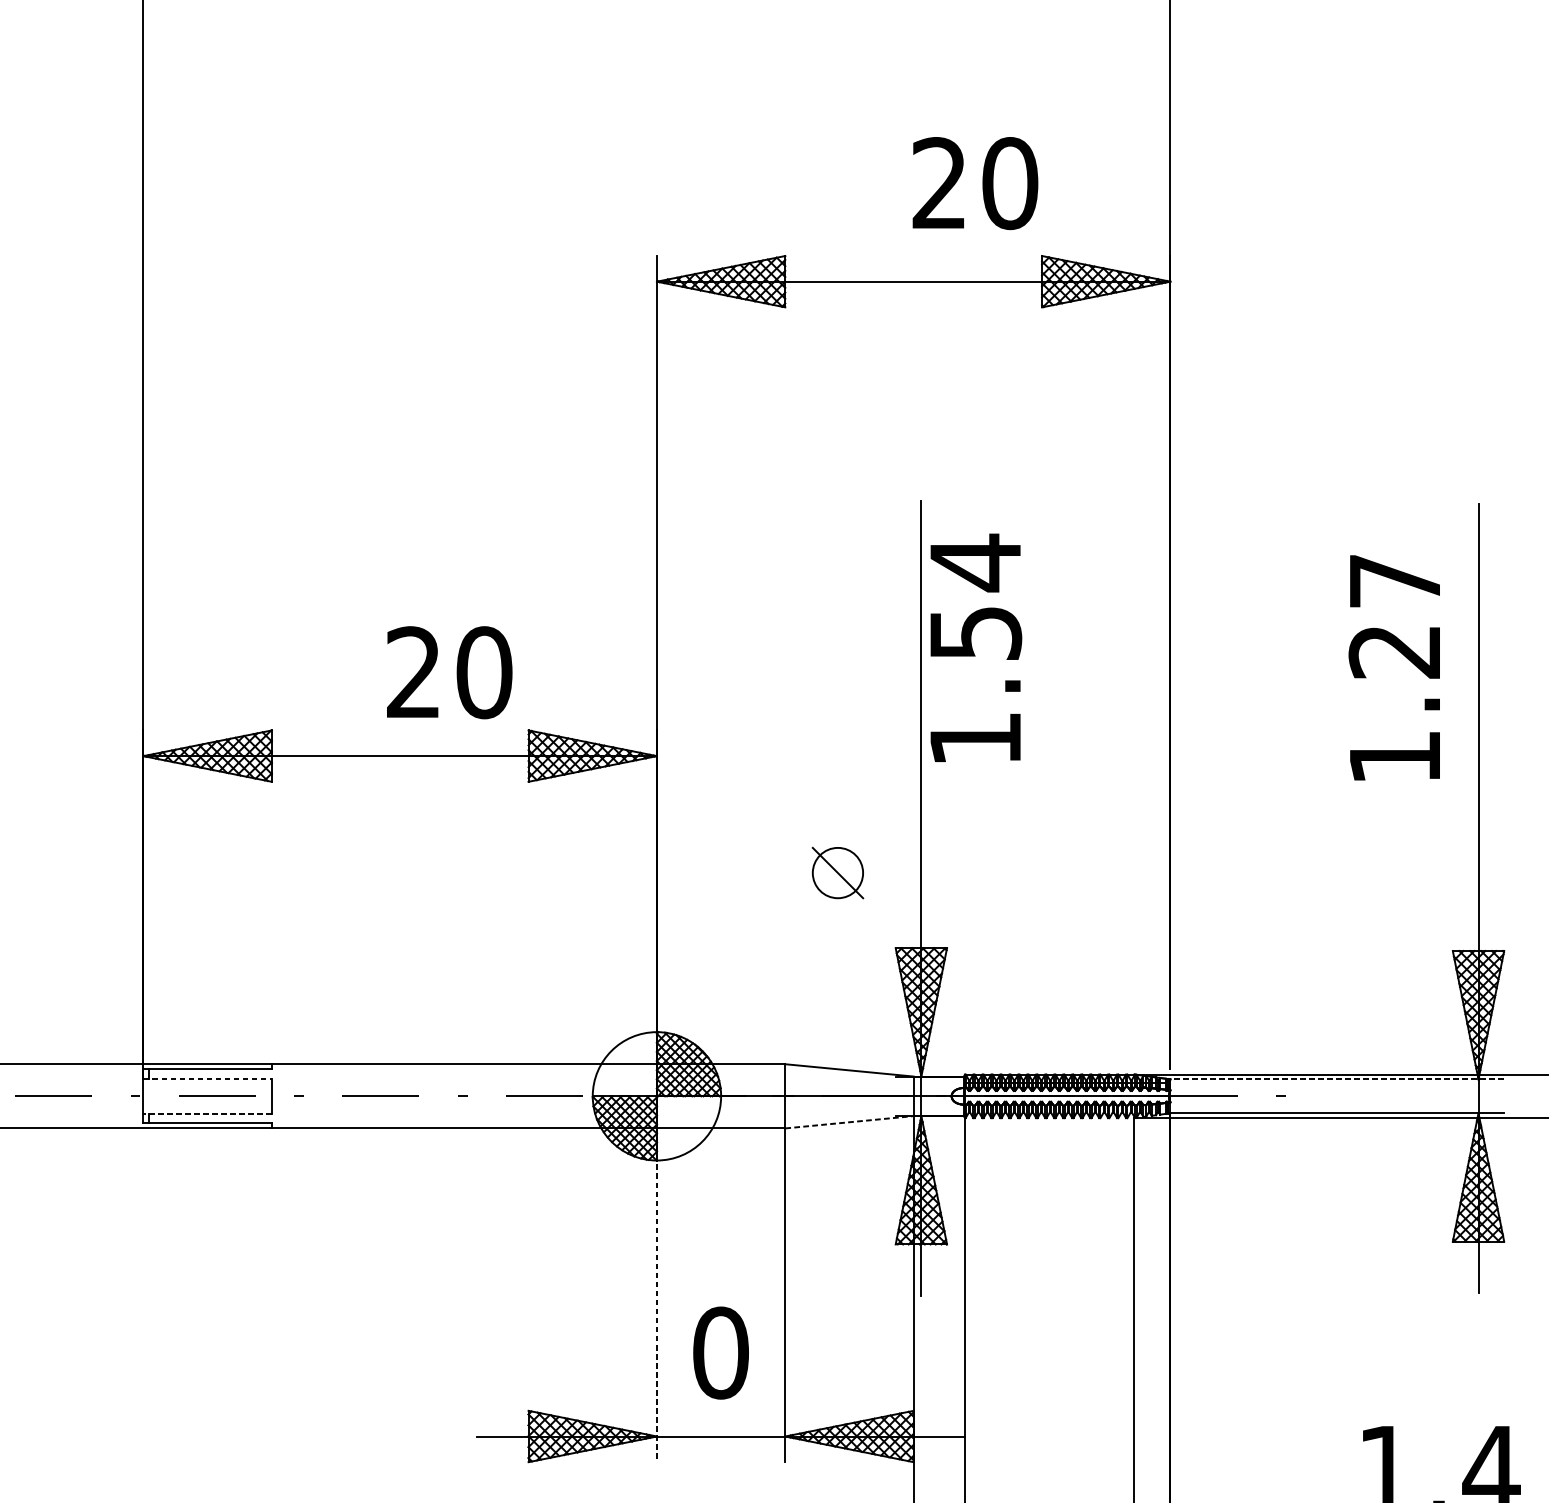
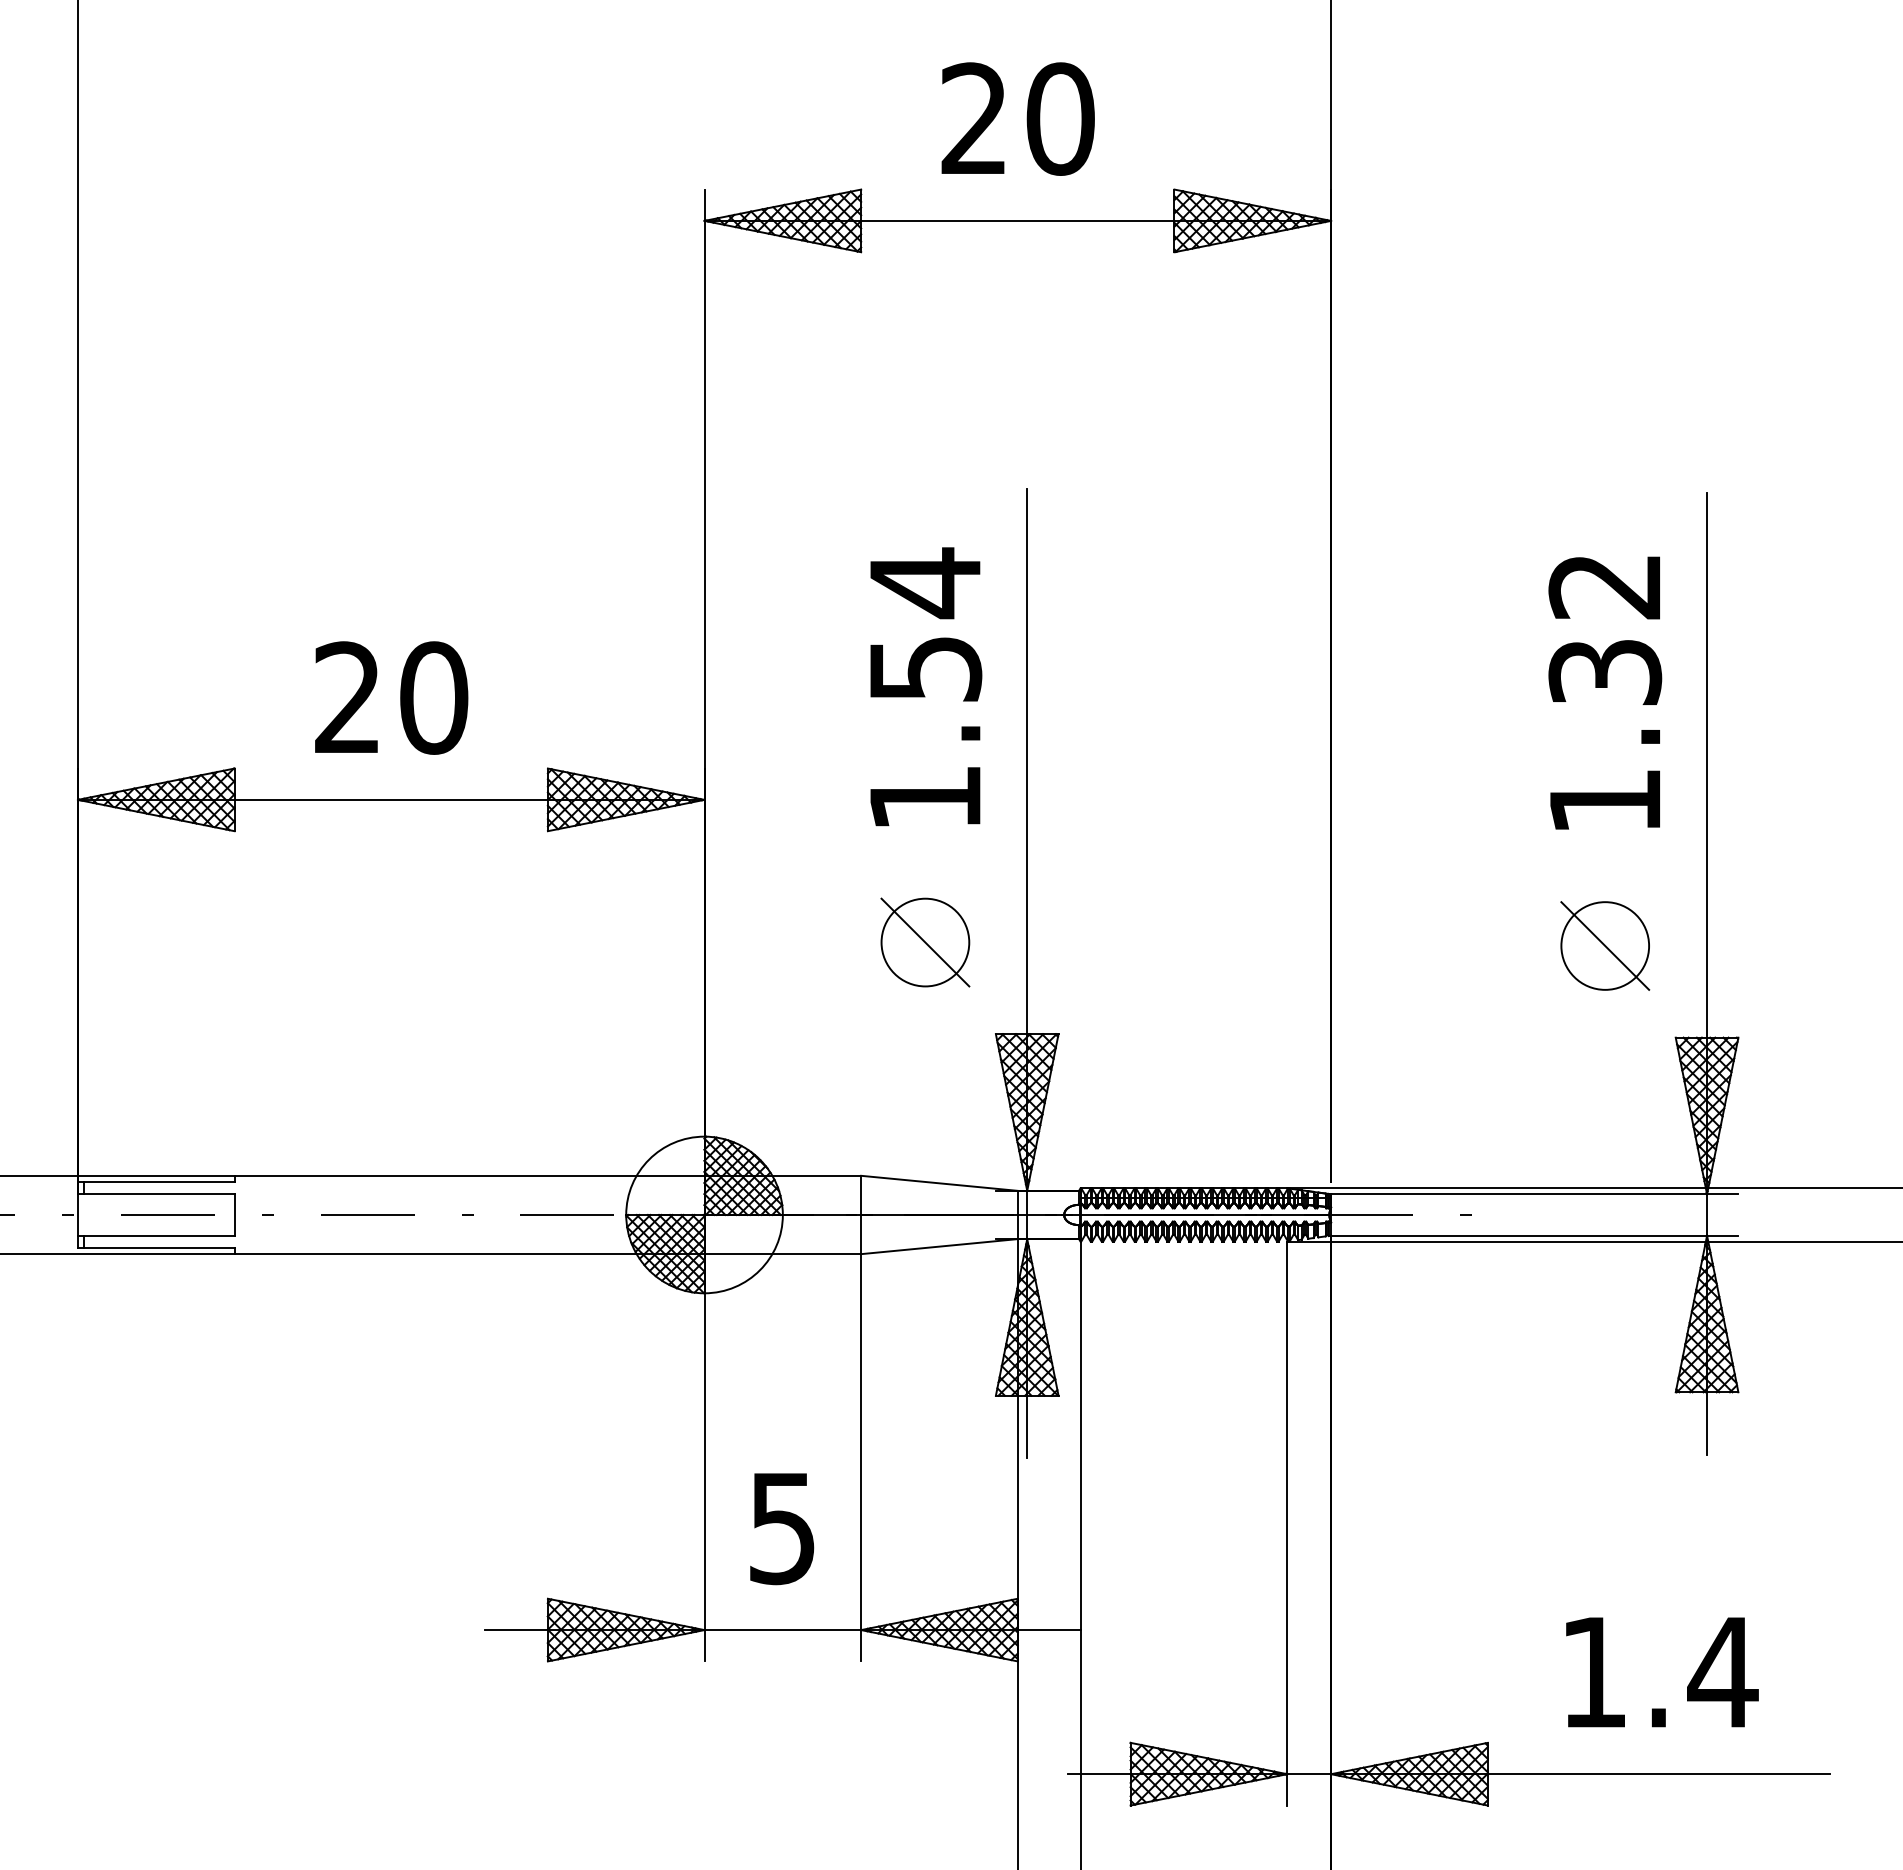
text: (974, 183) -> (1017, 118), moved
text: (1395, 616) -> (1605, 629), 1.27 -> 1.32
text: (976, 647) -> (926, 686), moved
text: (449, 672) -> (391, 697), moved
part: (838, 873) -> (925, 942), size x1.43
part: (1395, 875) -> (1605, 945), added
line: (207, 1078) -> (156, 1193), dashed -> solid
line: (1337, 1079) -> (1534, 1194), dashed -> solid
line: (207, 1113) -> (155, 1236), dashed -> solid
line: (849, 1122) -> (939, 1246), dashed -> solid
line: (656, 1295) -> (704, 1457), dashed -> solid
text: (720, 1353) -> (782, 1528), 0 -> 5

